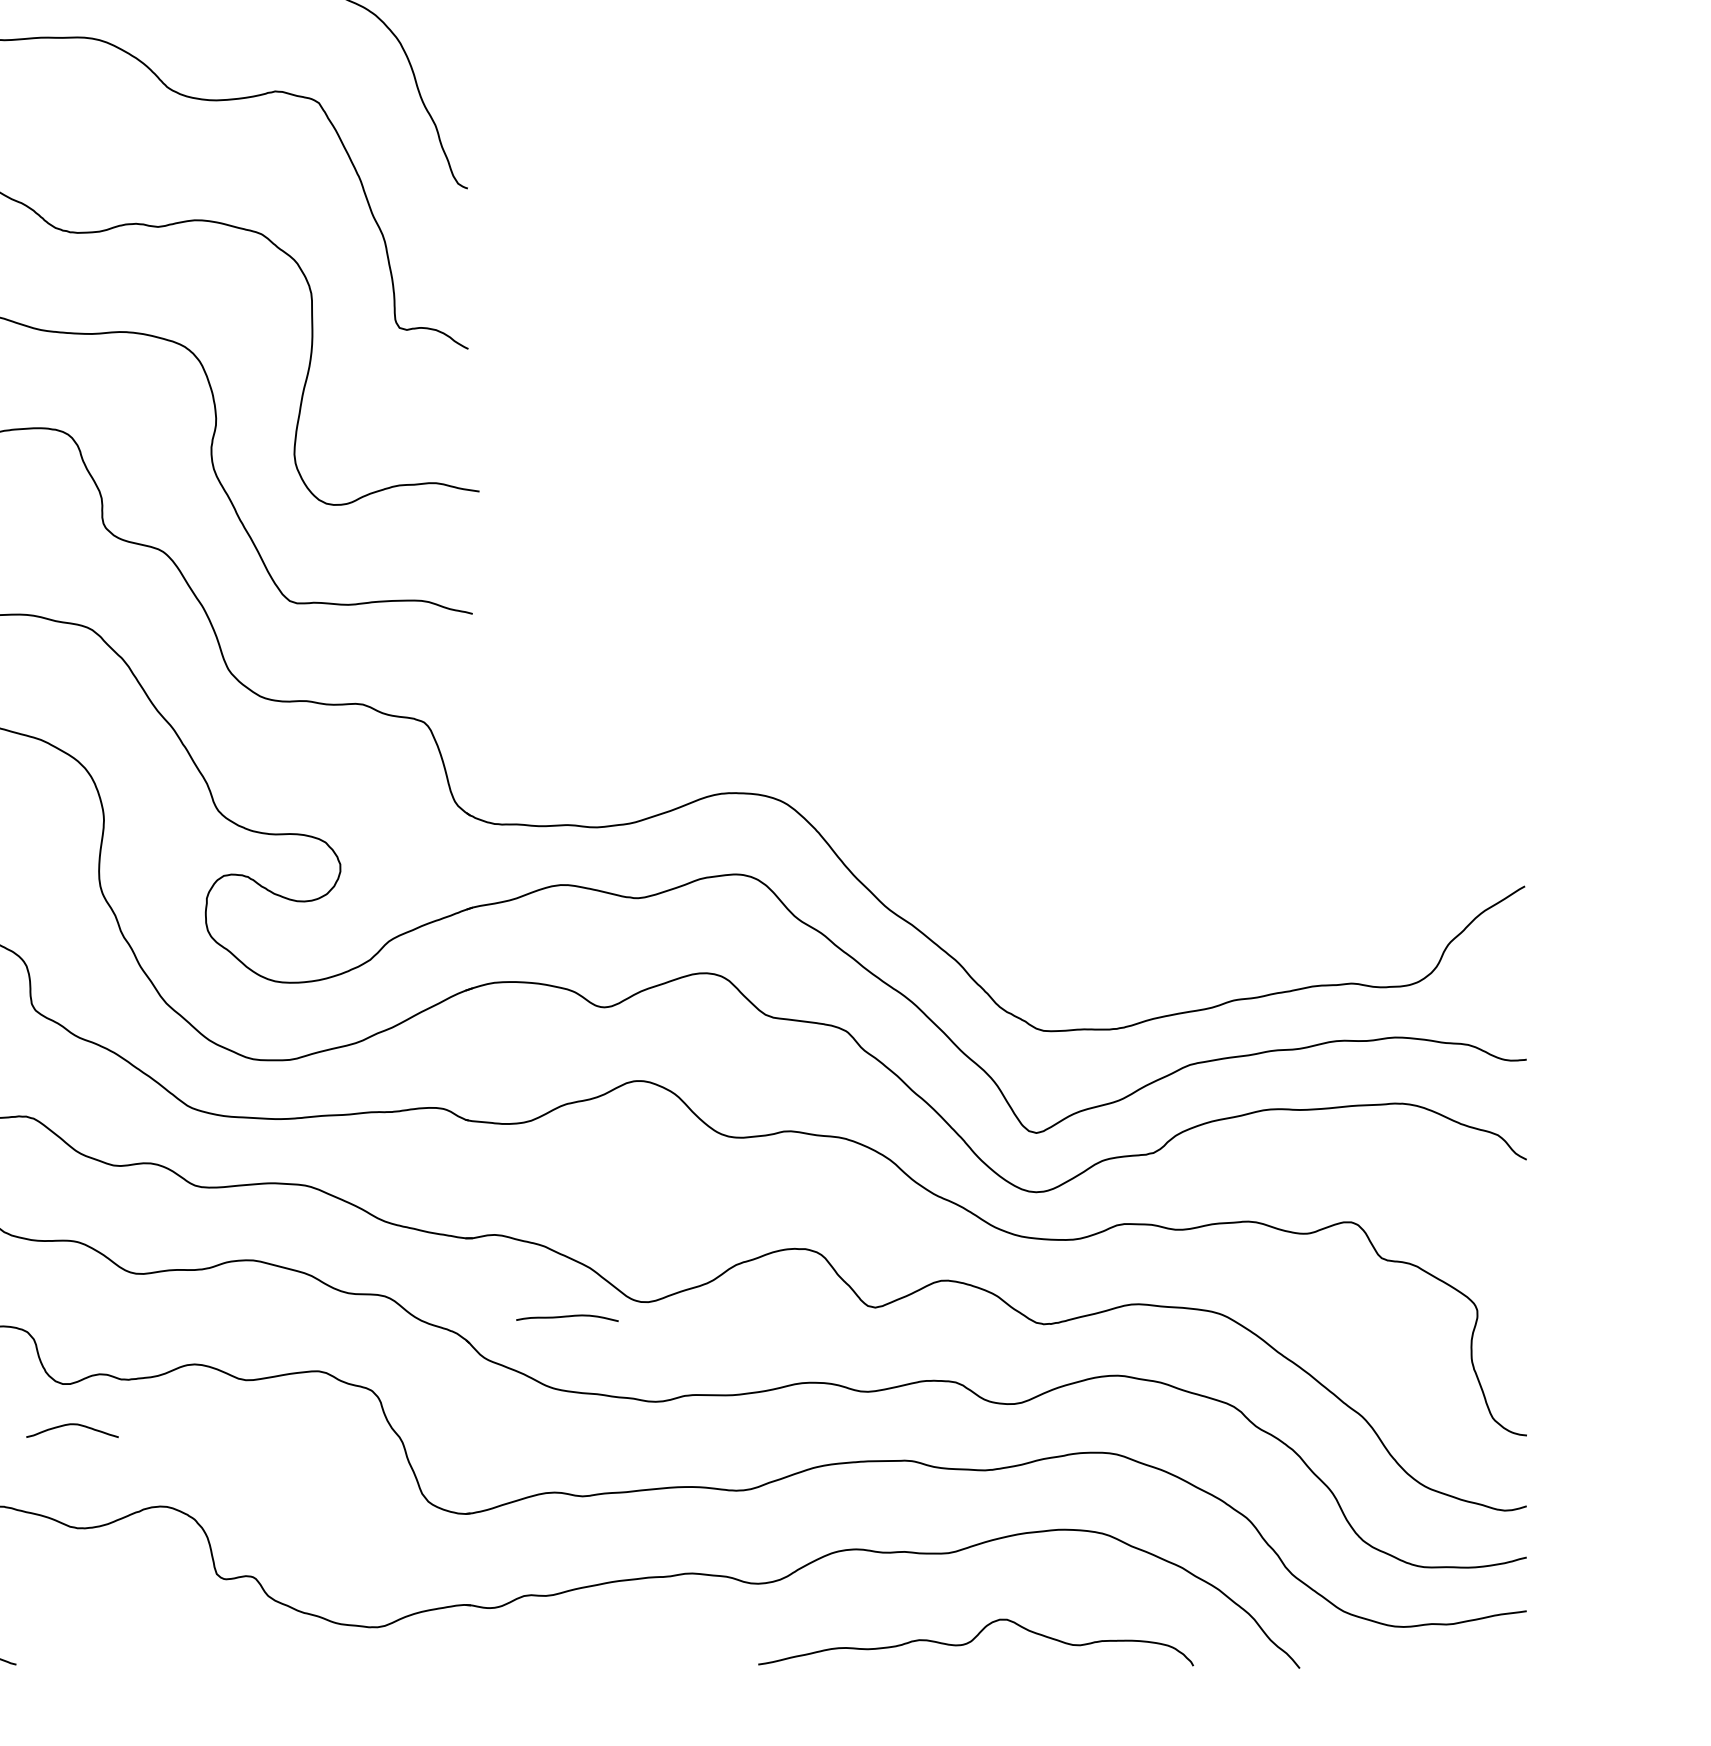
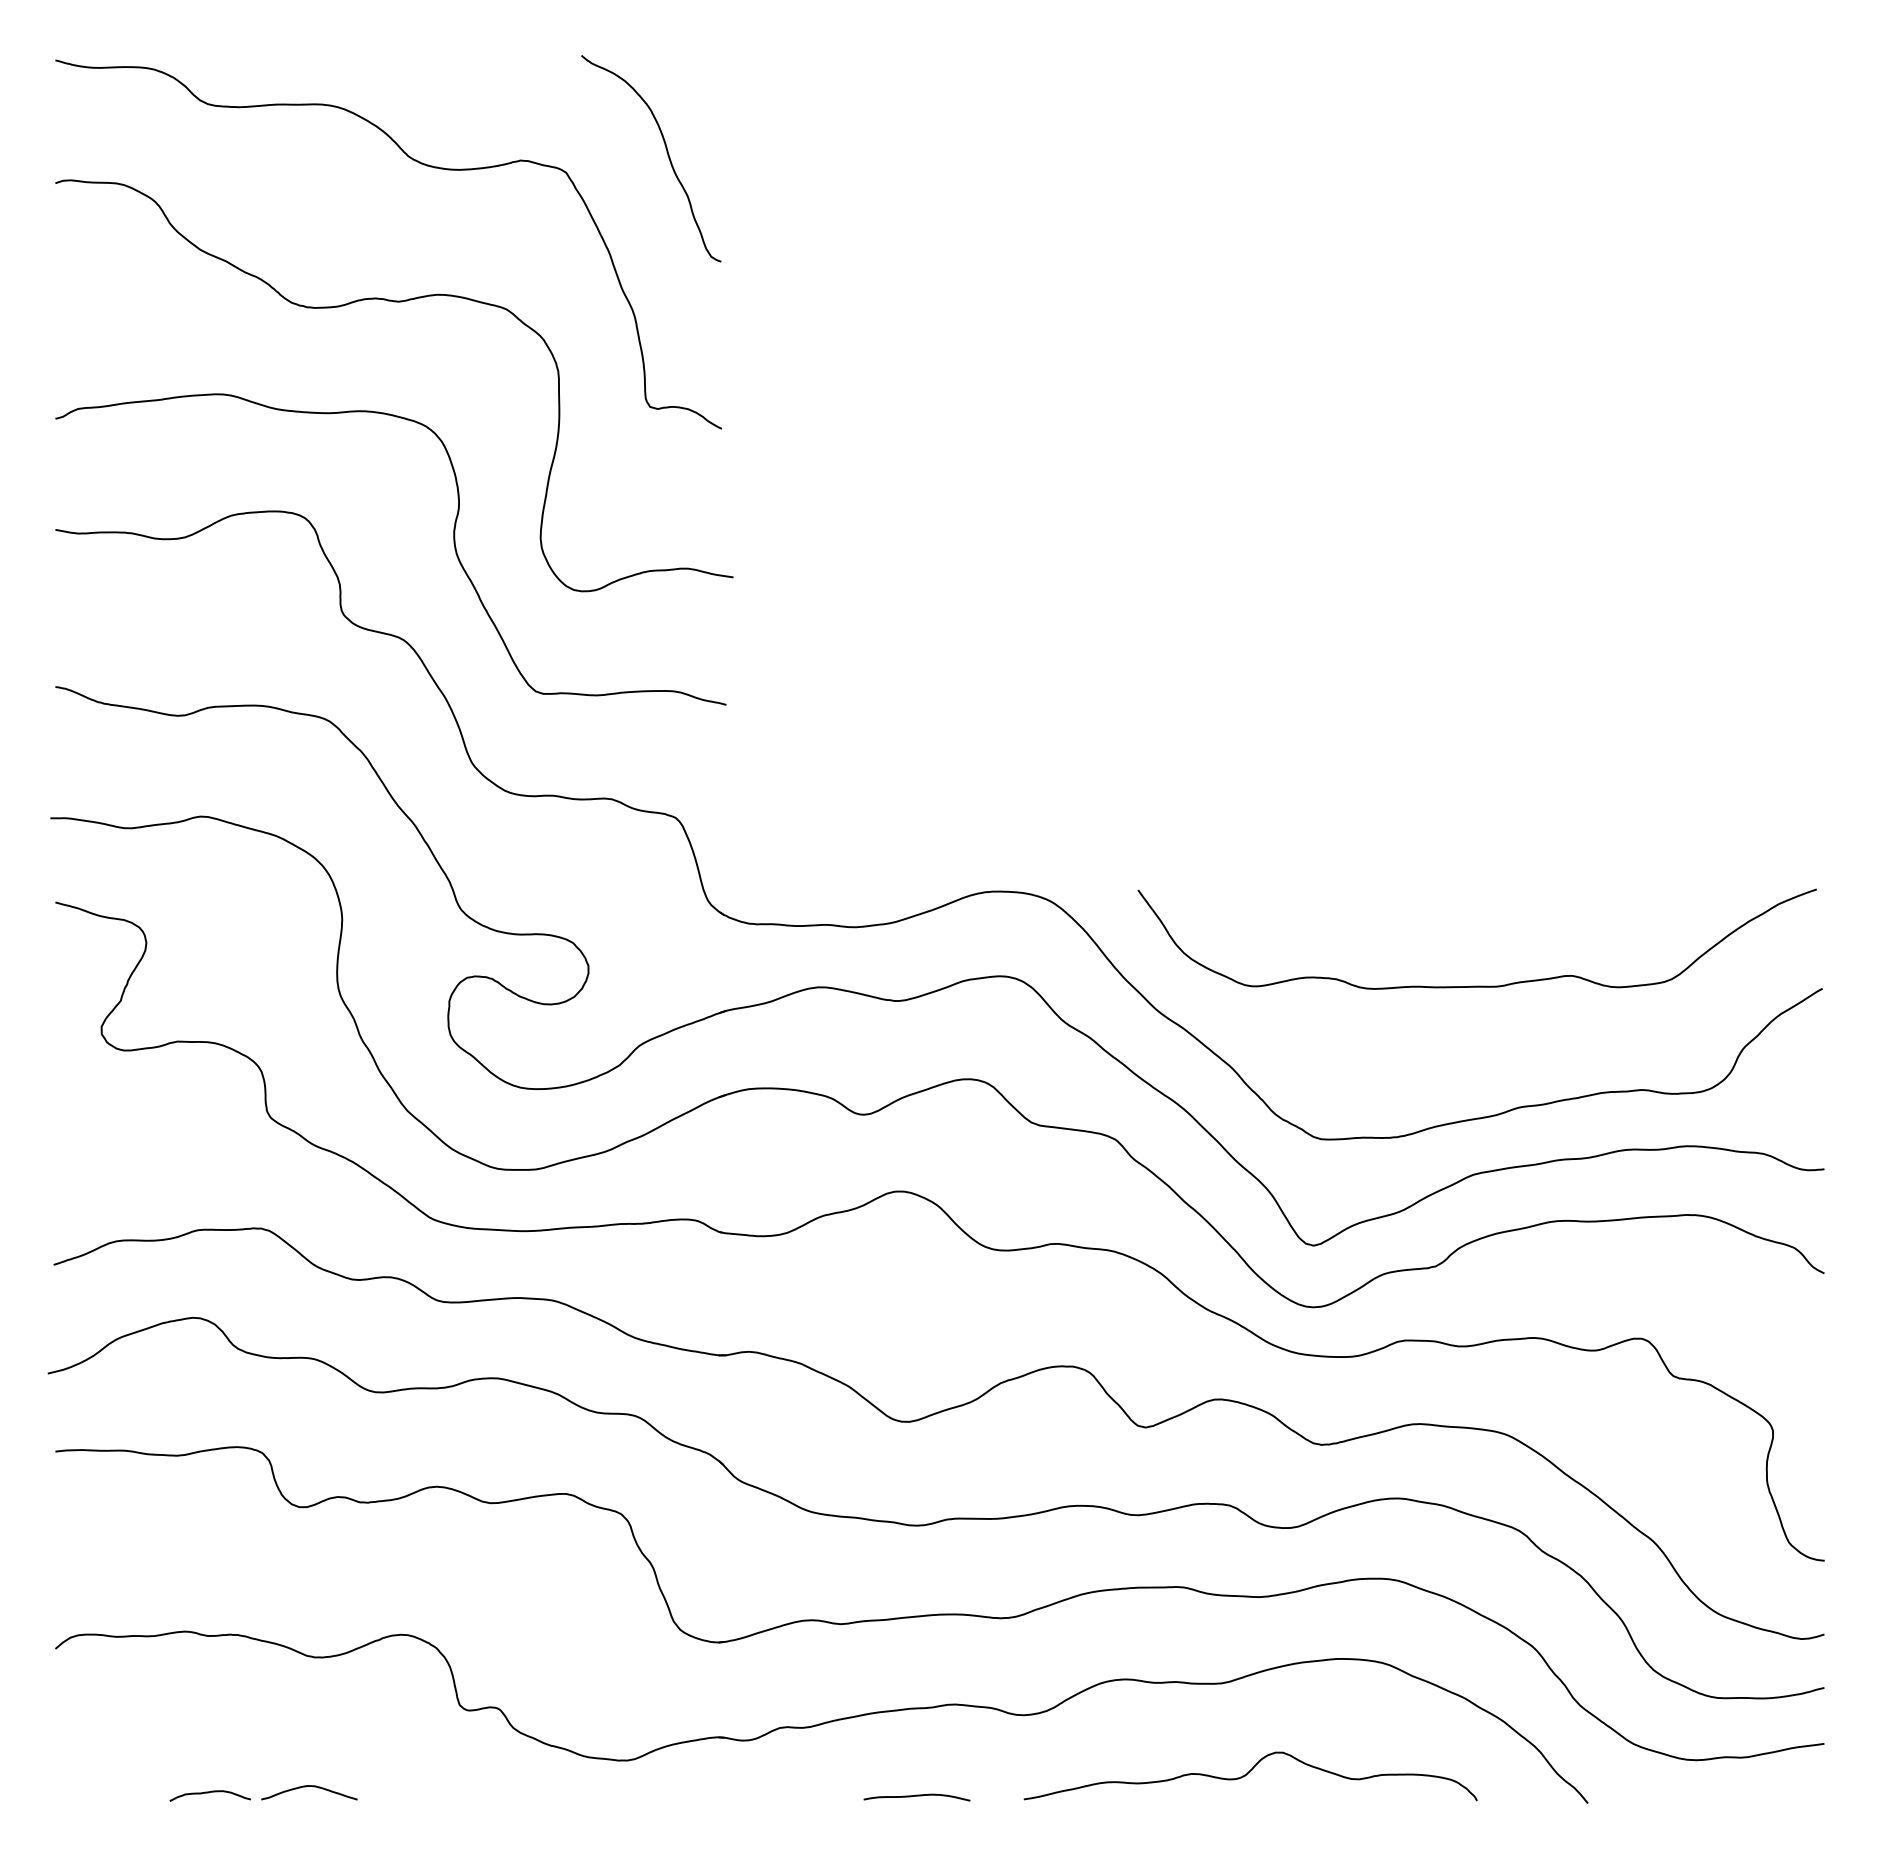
curve: (1192, 883) -> (1476, 985), added
curve: (566, 1317) -> (916, 1796), moved
curve: (75, 1425) -> (312, 1787), moved

